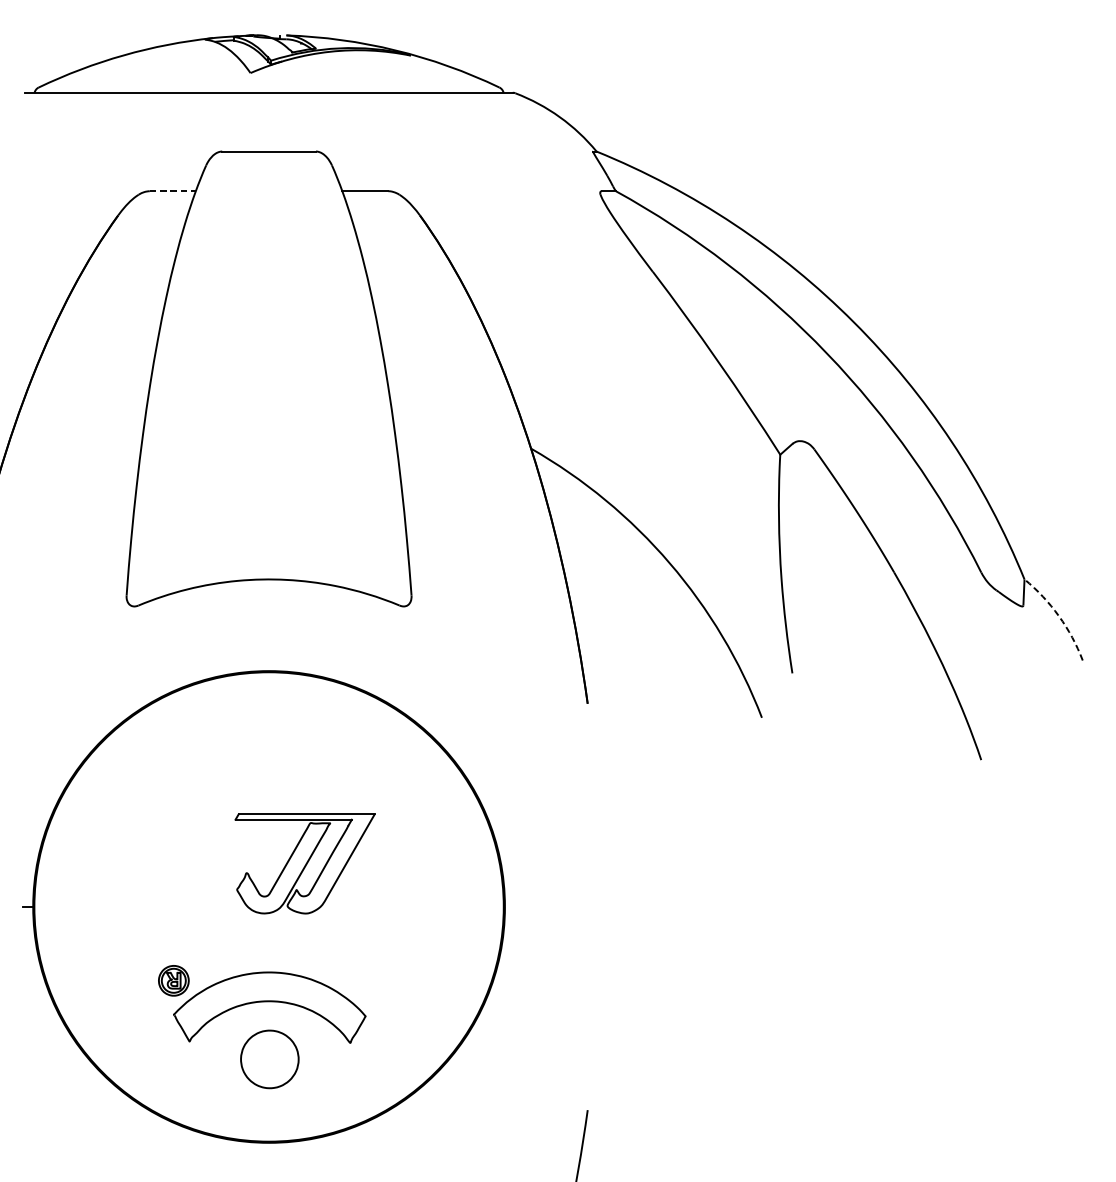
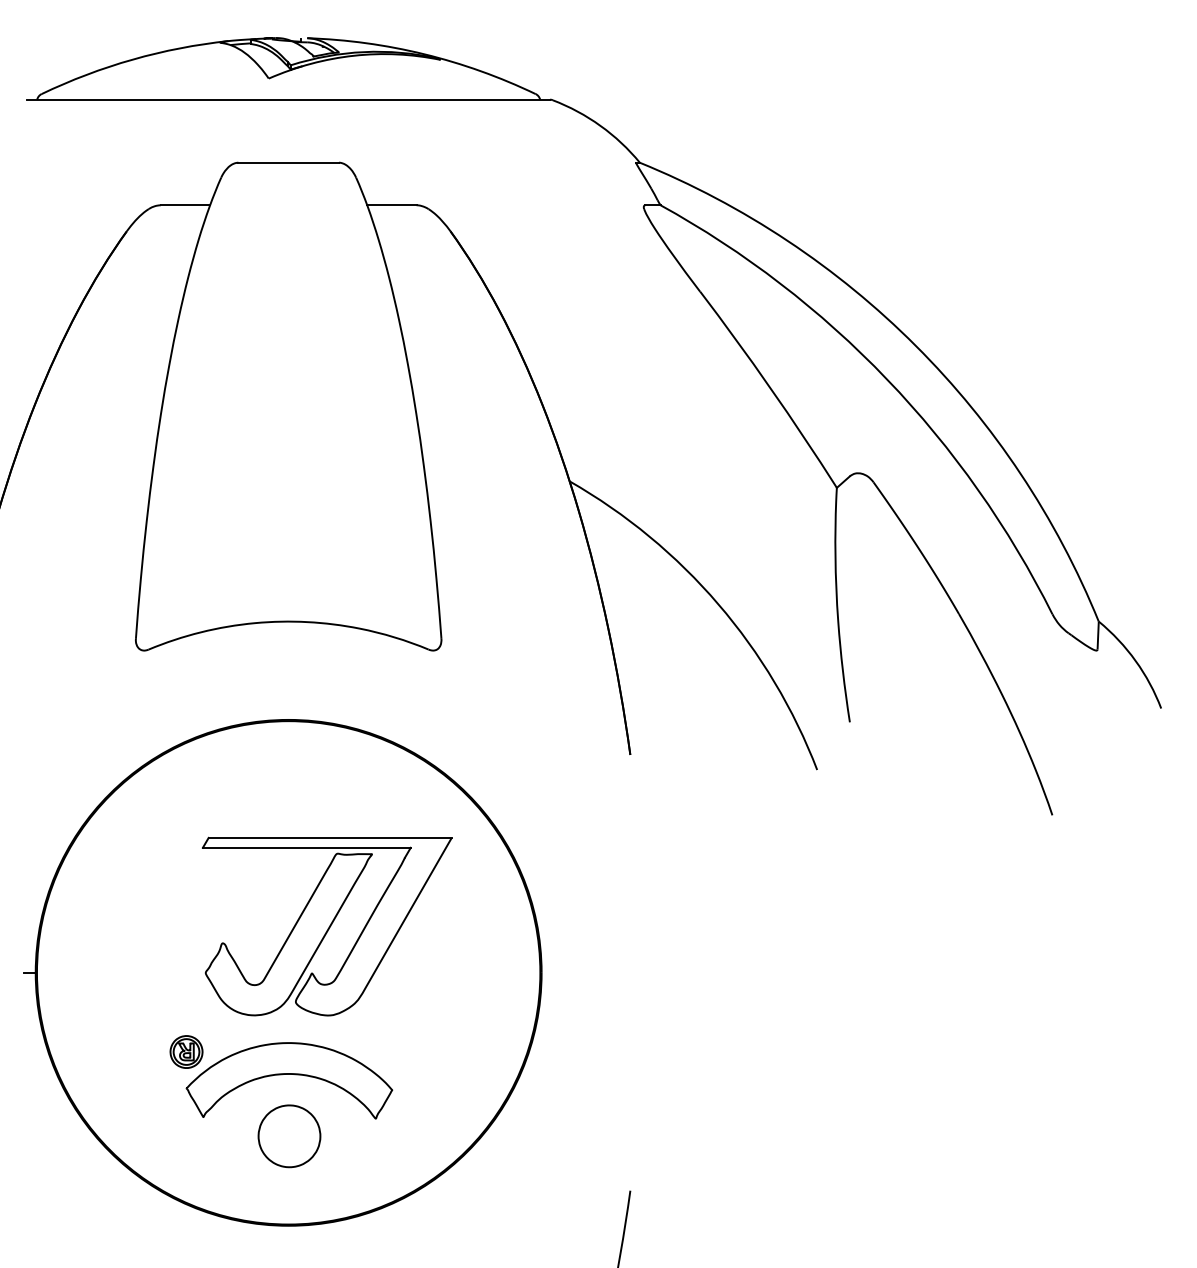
line: (172, 191) -> (185, 205), dashed -> solid
arc: (1058, 615) -> (1135, 660), dashed -> solid
part: (305, 863) -> (327, 926), size x1.67

